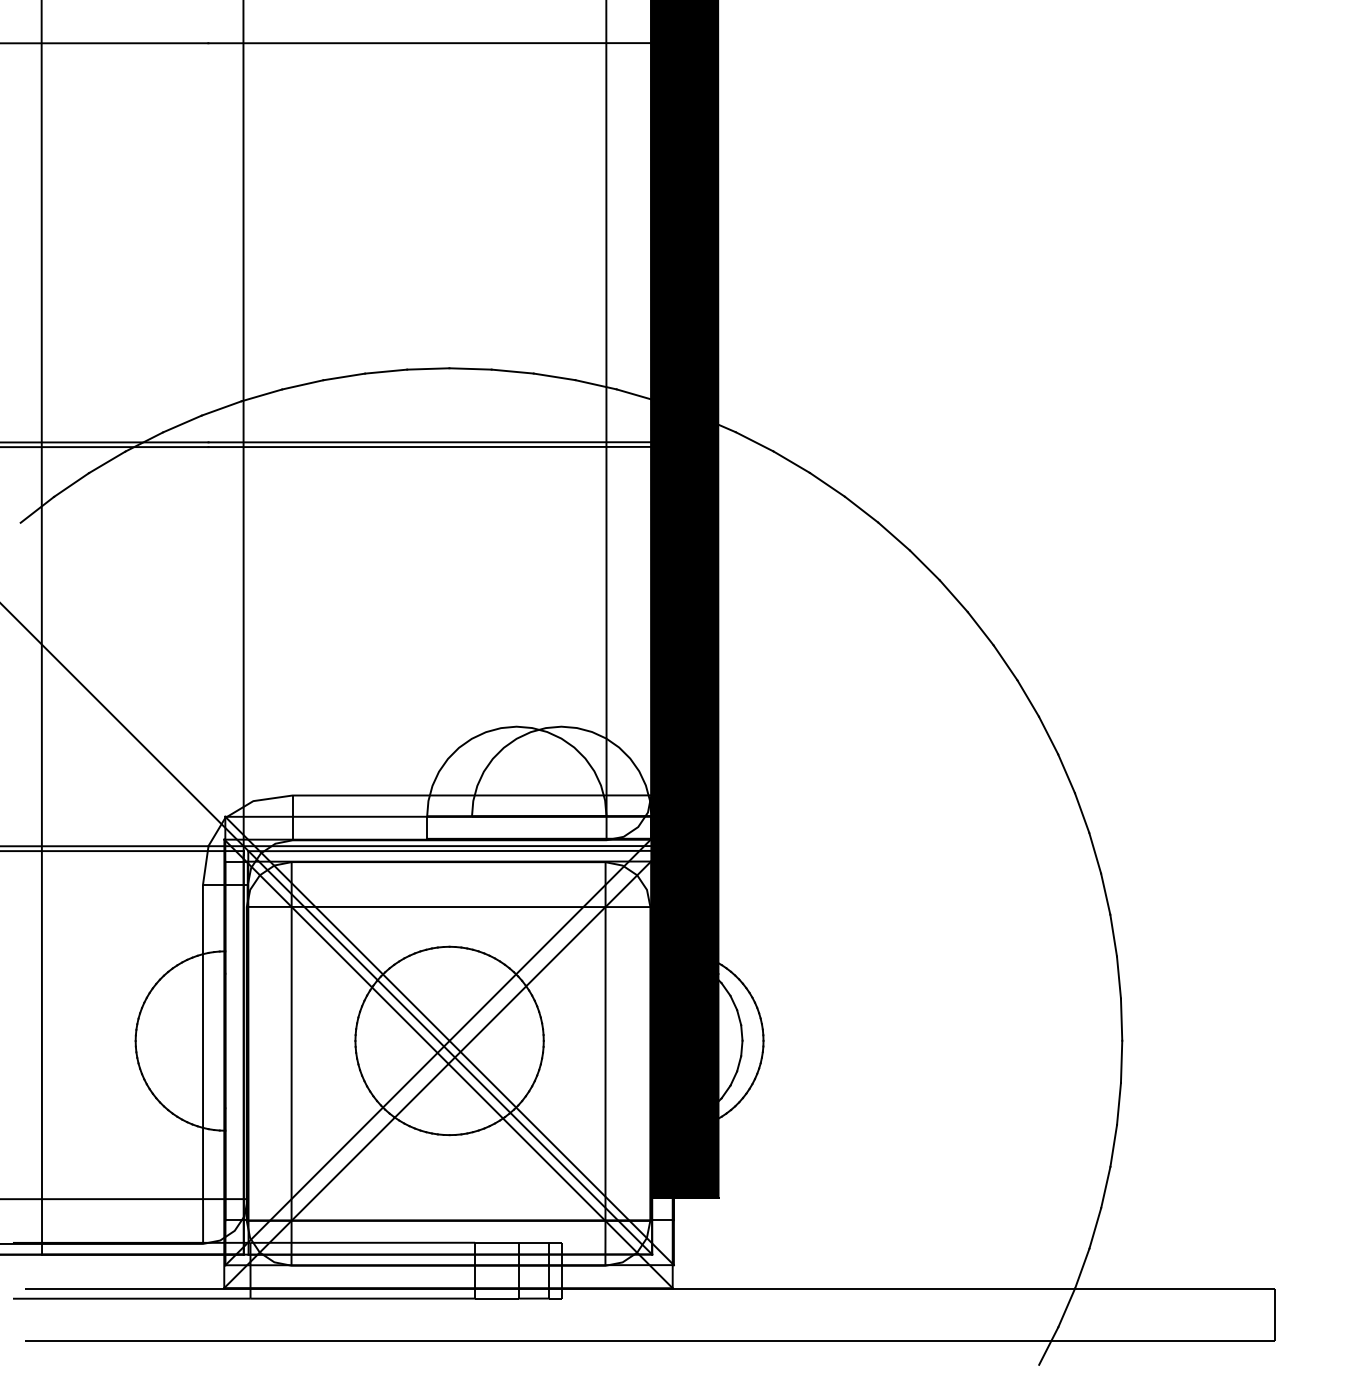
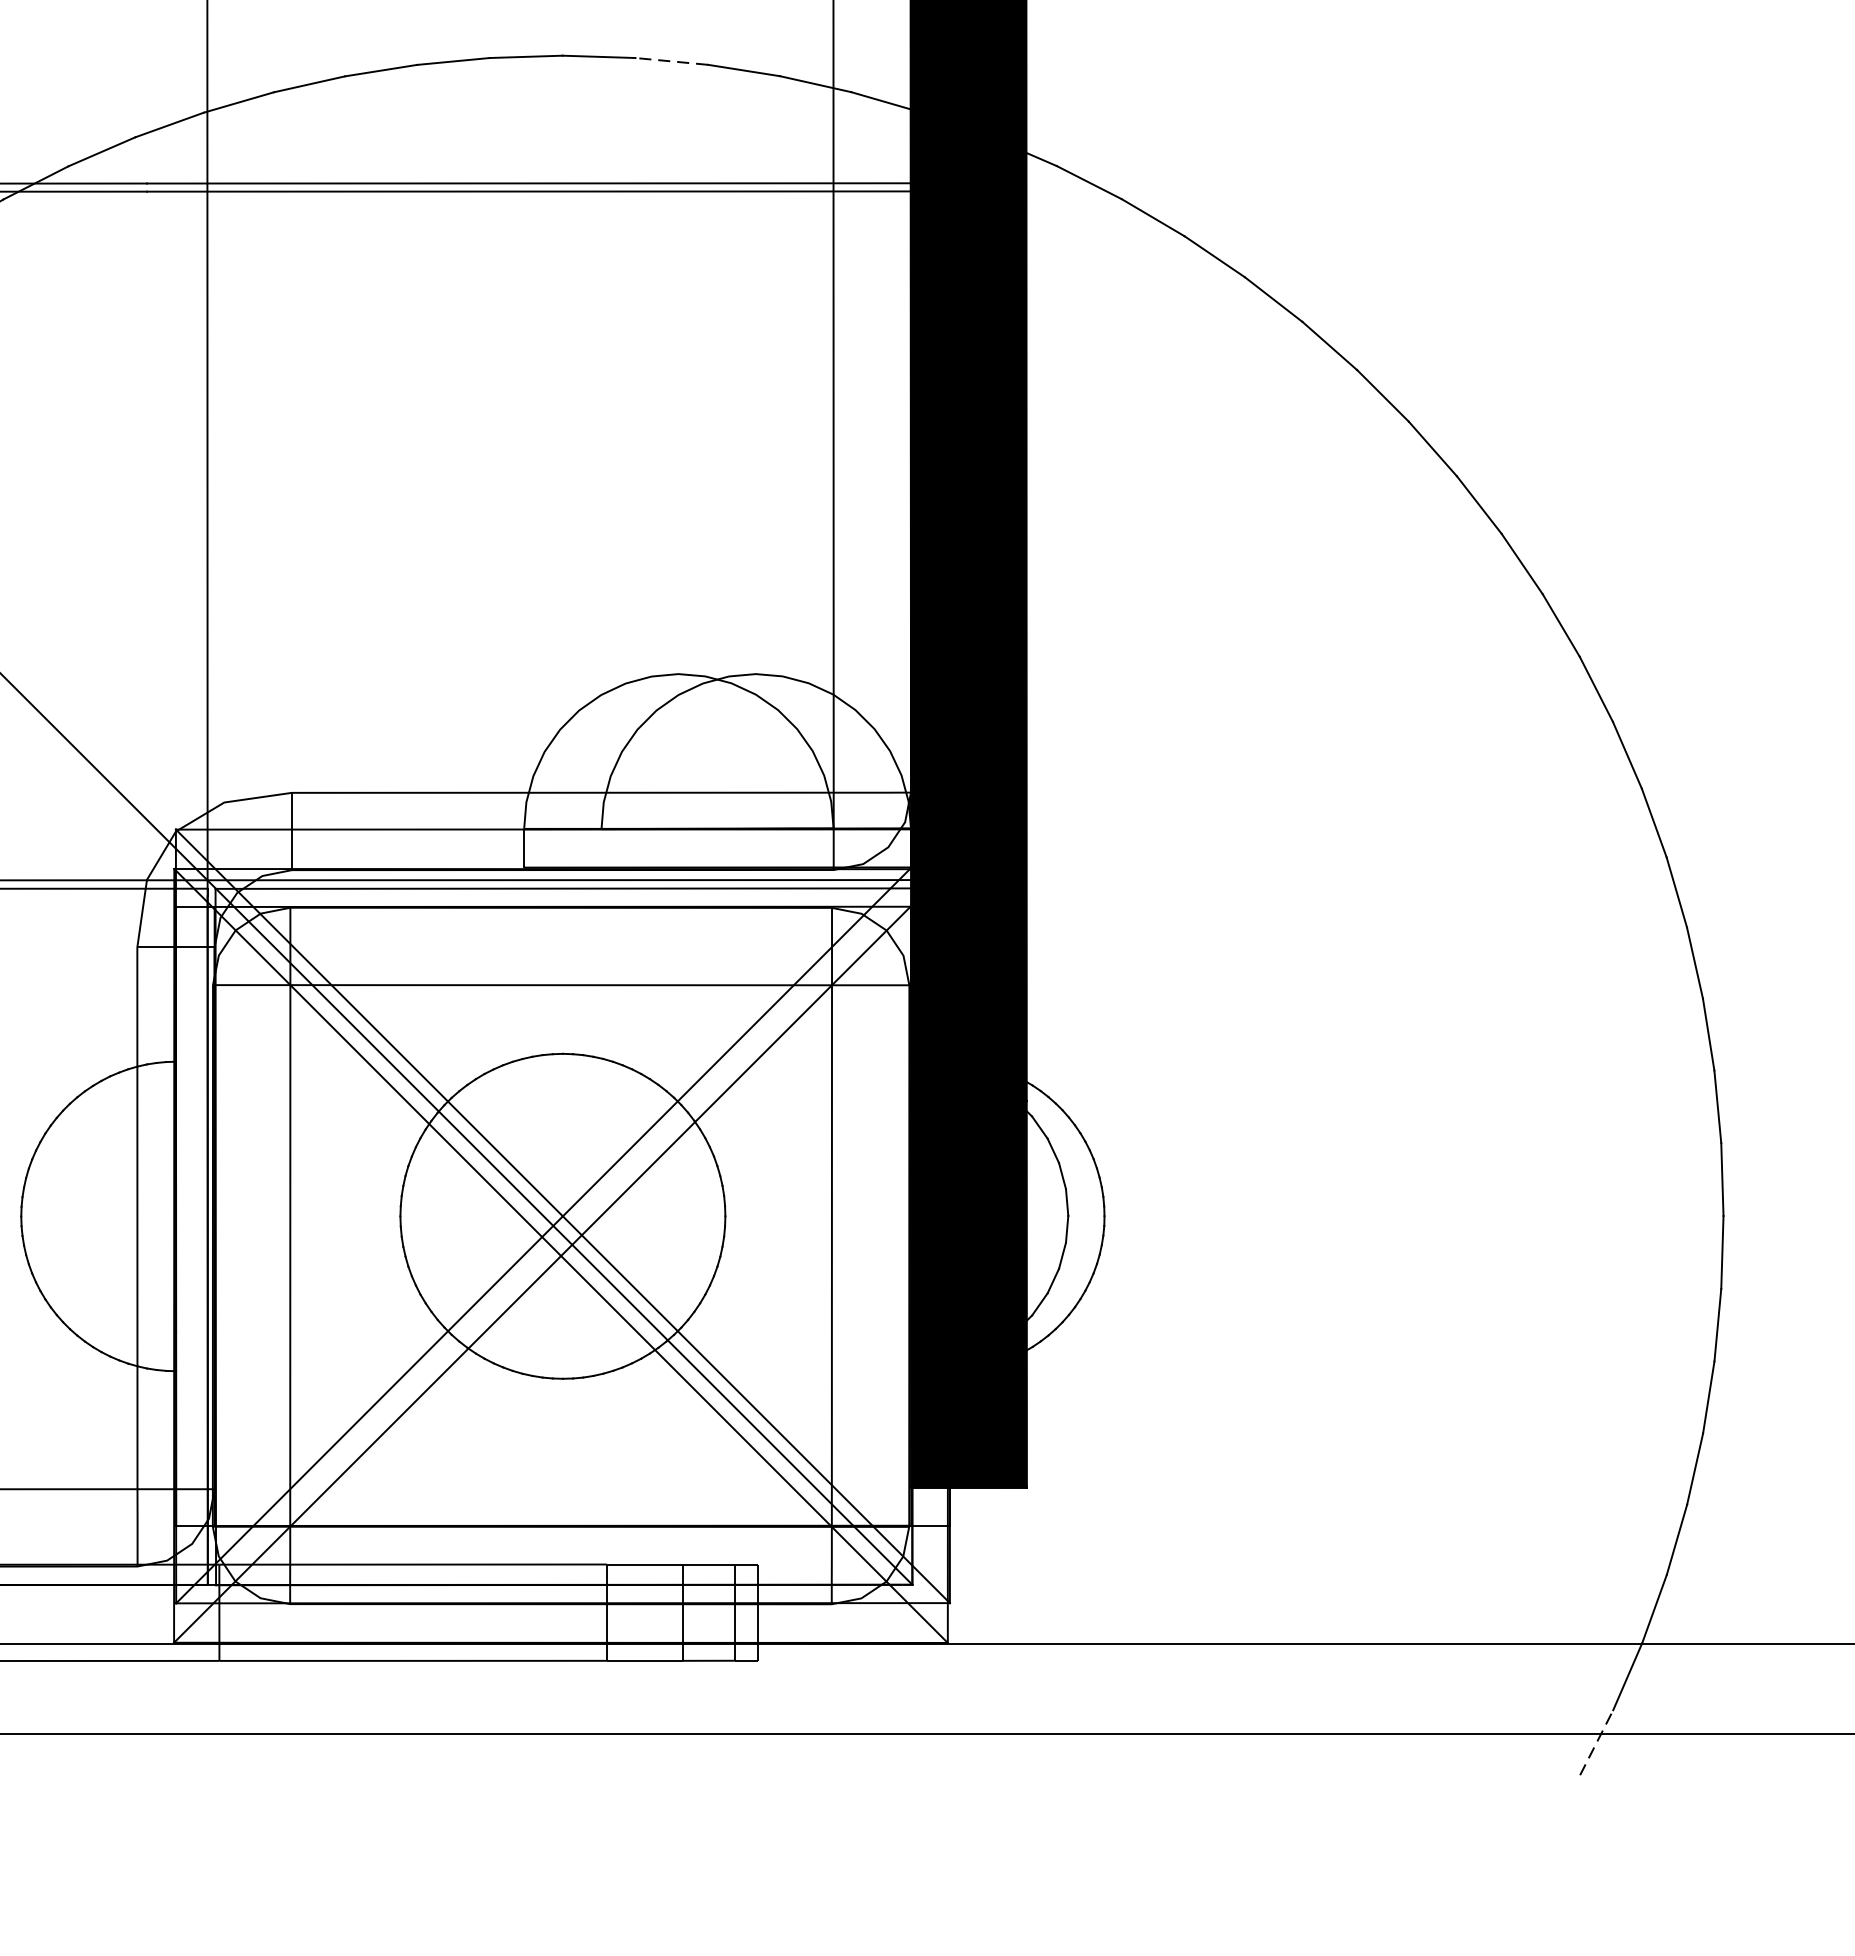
line: (512, 371) -> (671, 61), solid -> dashed
line: (1048, 1345) -> (1596, 1741), solid -> dashed

